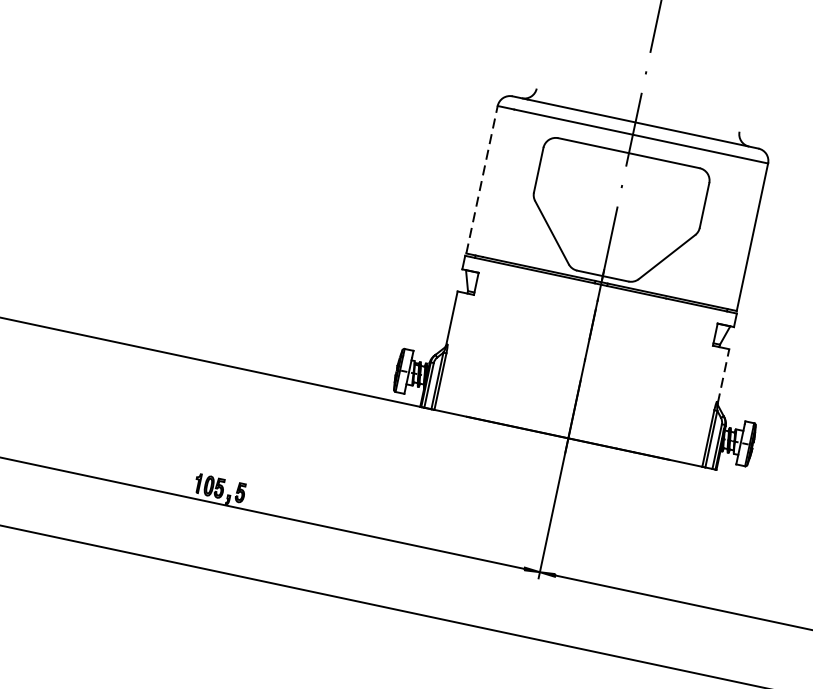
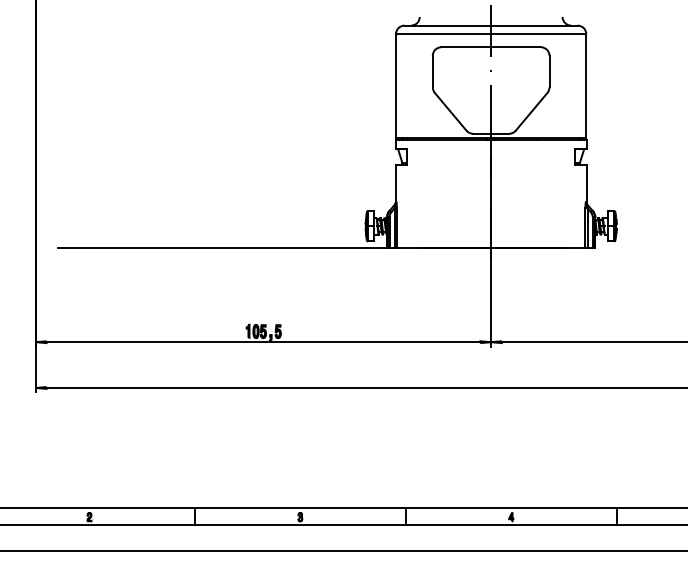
line: (481, 180) -> (395, 86), dashed -> solid
line: (723, 375) -> (586, 183), dashed -> solid

